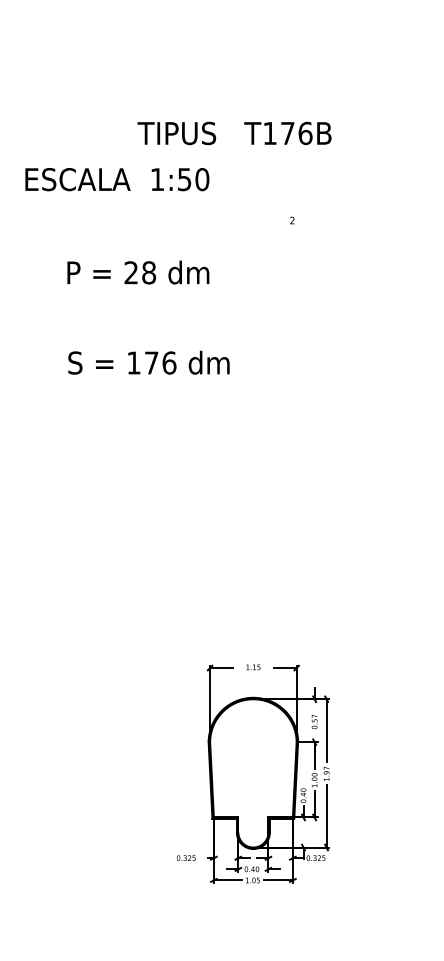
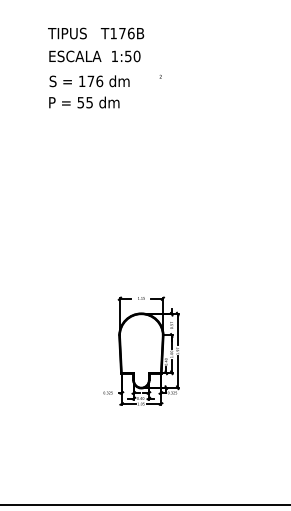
text: (235, 133) -> (96, 33), moved
text: (116, 179) -> (94, 56), moved
text: (140, 272) -> (85, 102), 28 -> 55
text: (148, 363) -> (89, 81), moved

